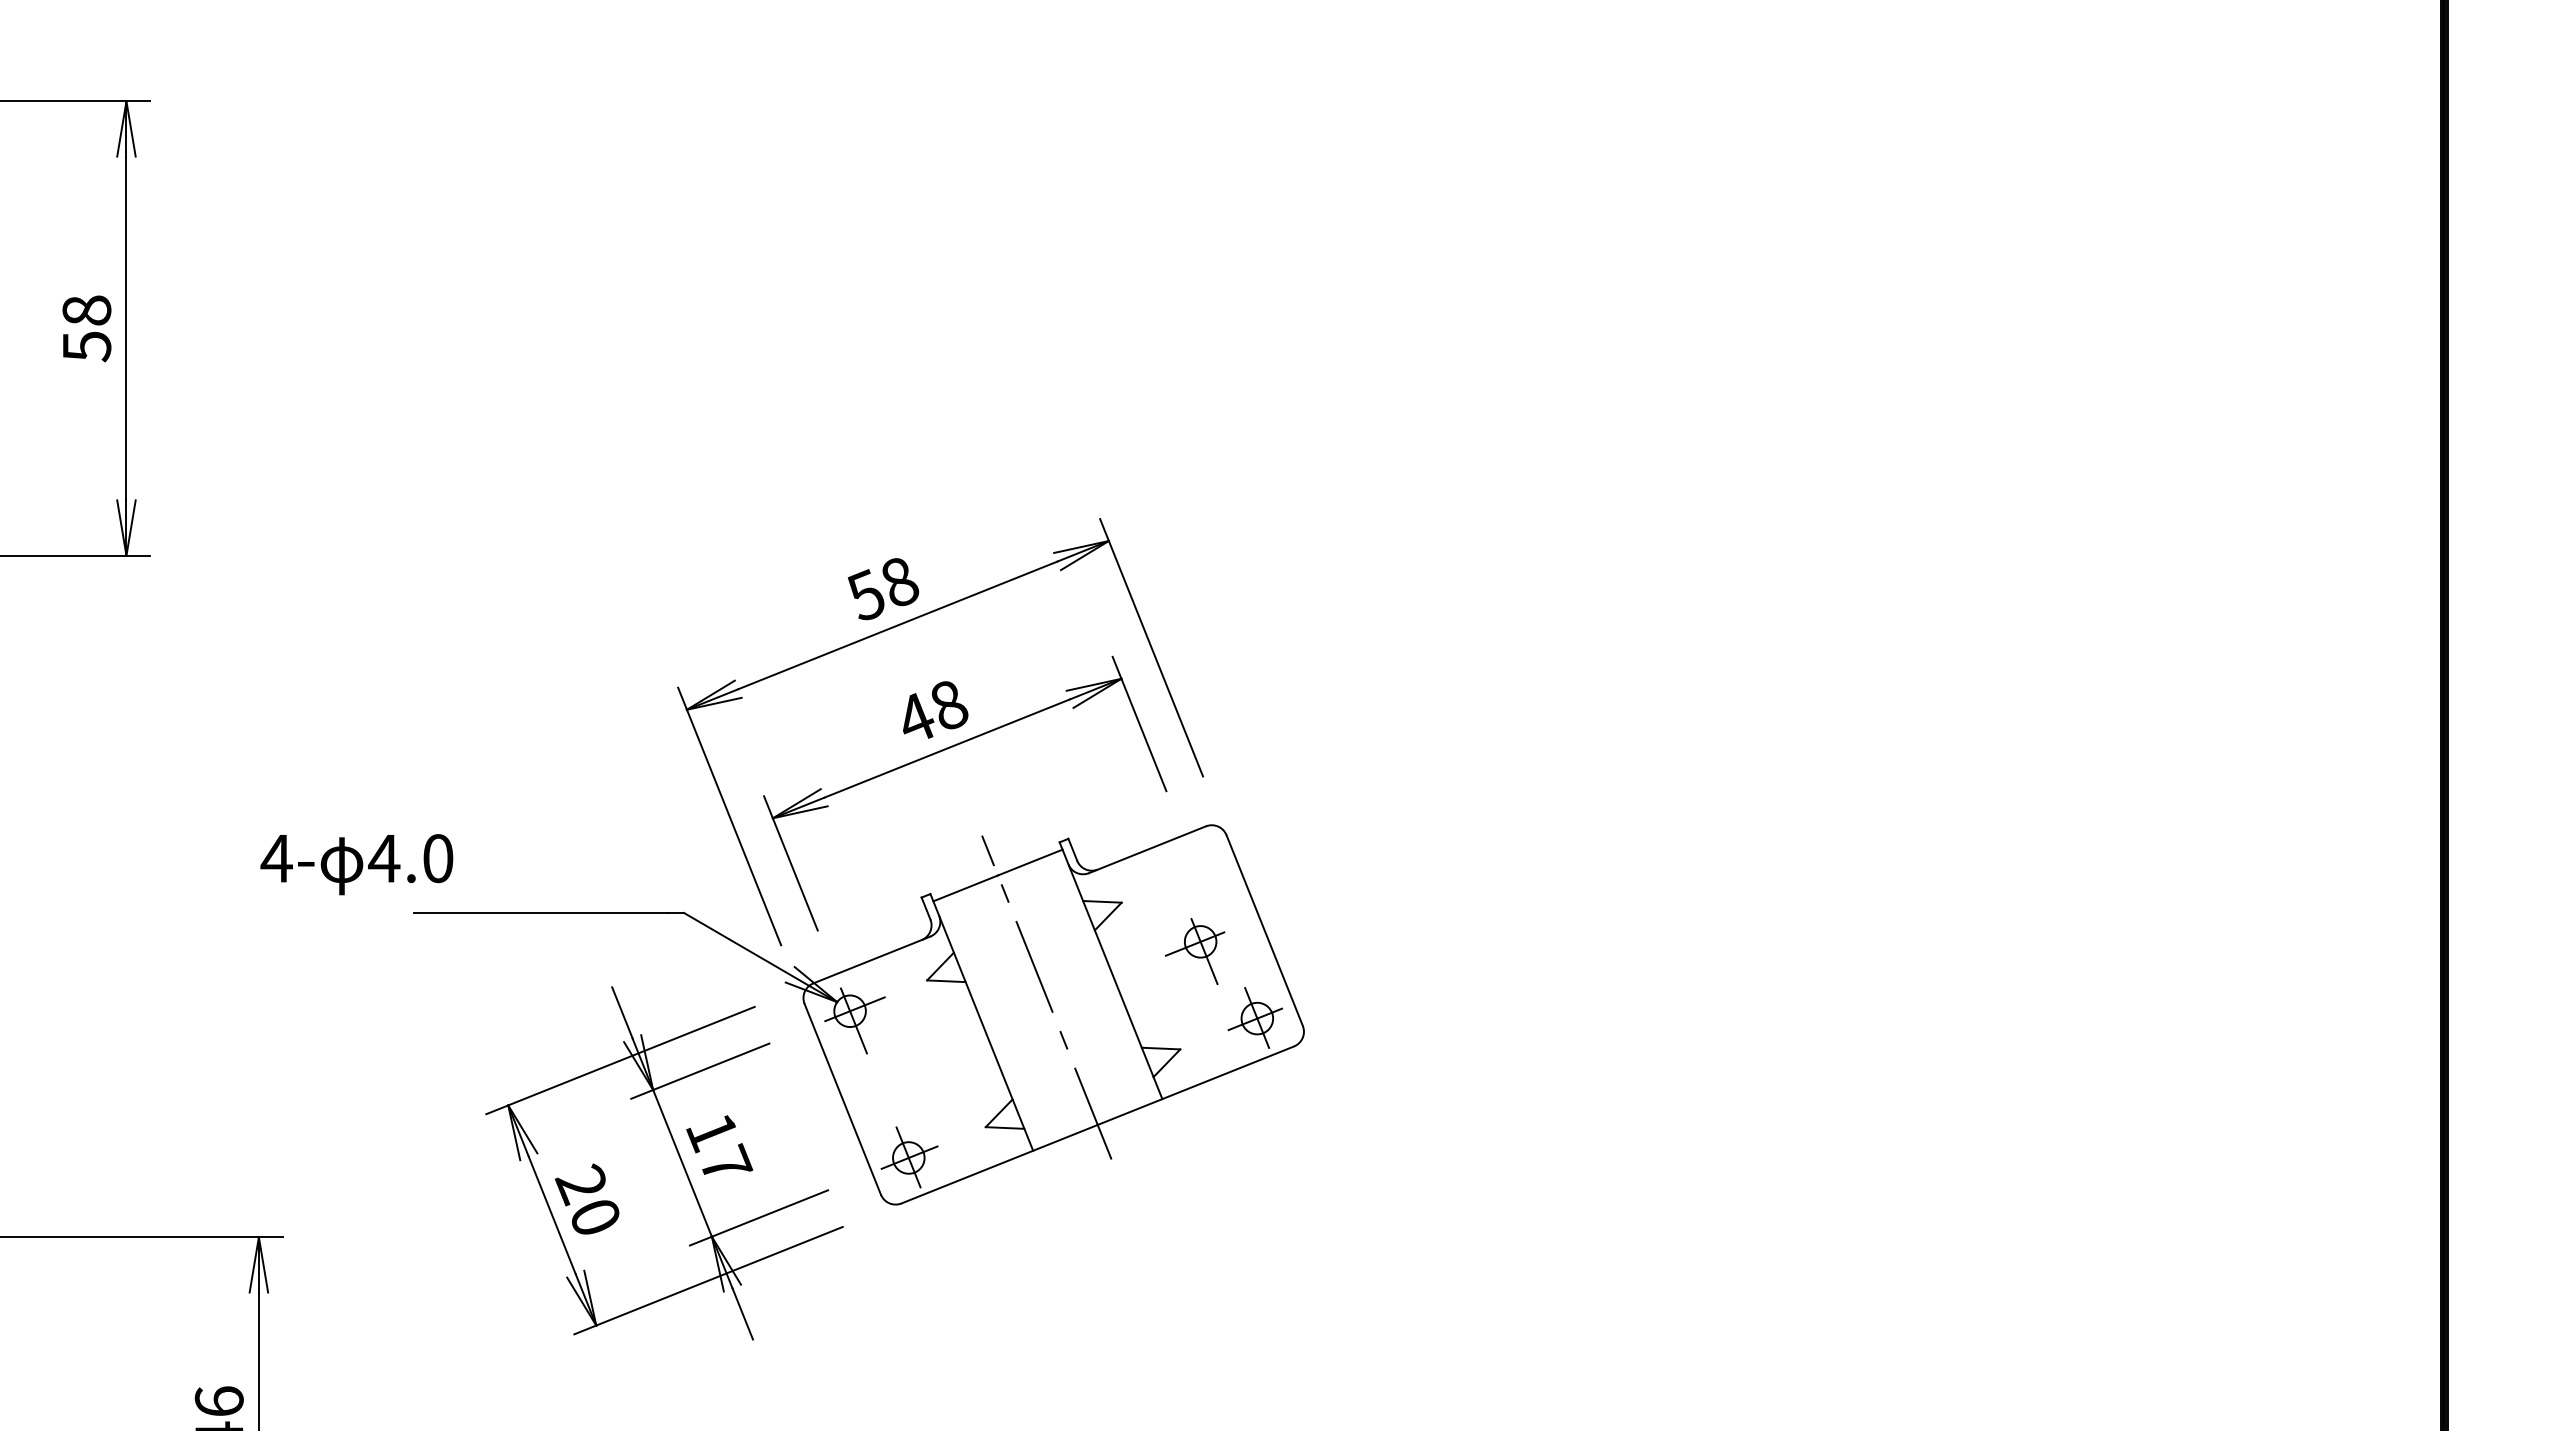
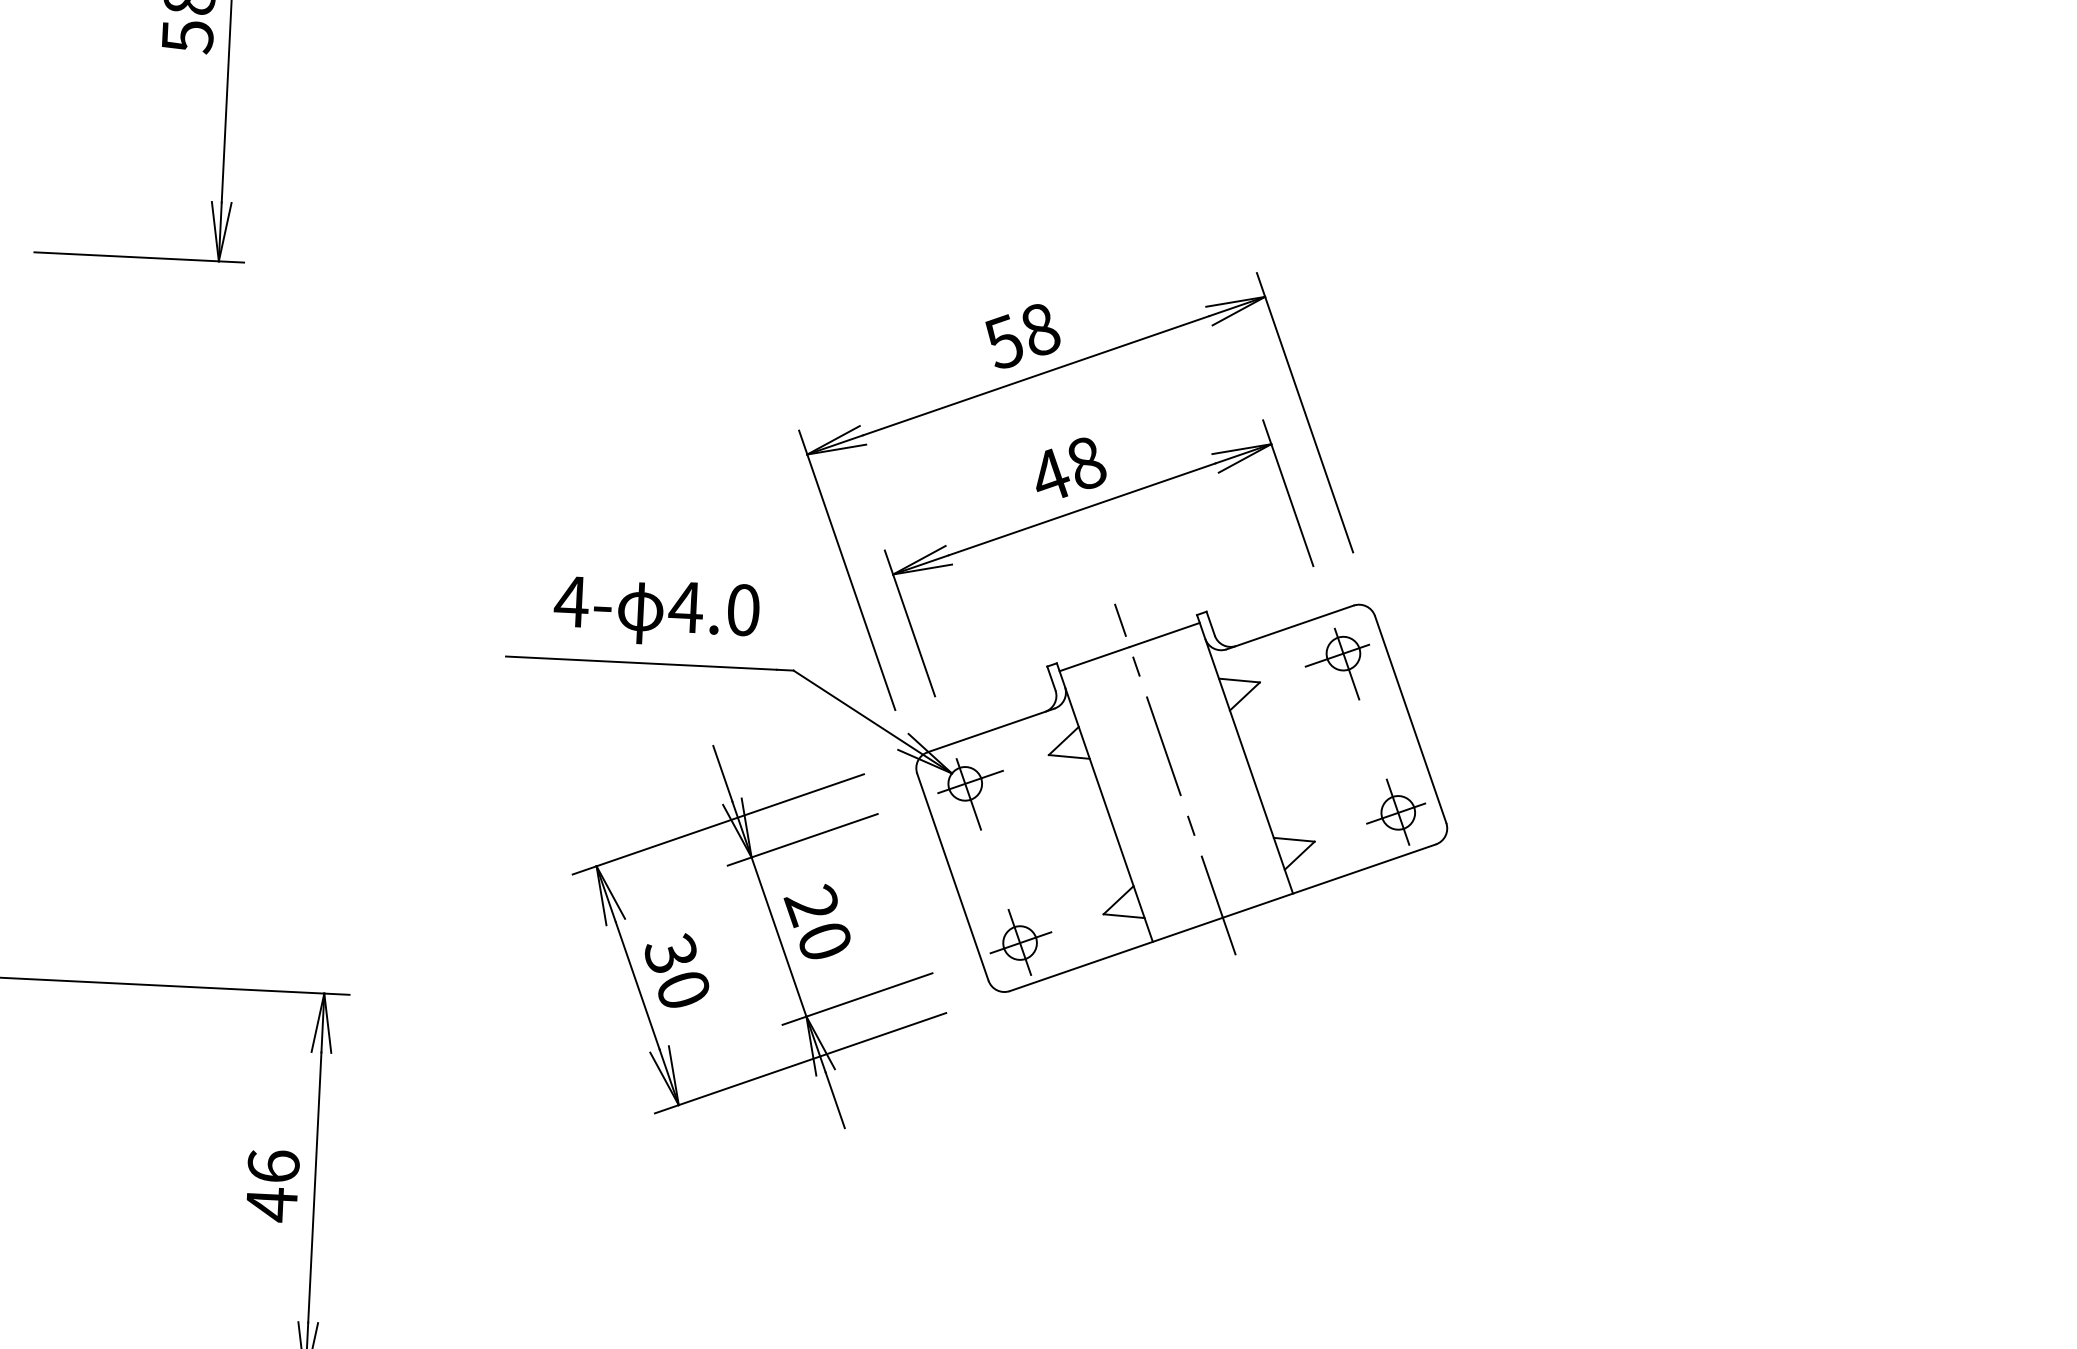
text: (356, 864) -> (656, 612), moved
part: (1195, 951) -> (1337, 663), moved
text: (719, 1146) -> (819, 920), 17 -> 20
text: (579, 1184) -> (668, 954), 20 -> 30

